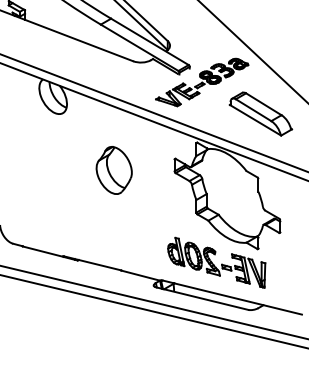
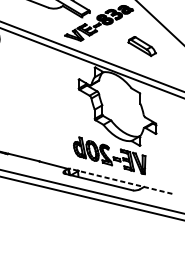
part: (260, 113) -> (141, 46), size x0.6
part: (113, 170) -> (33, 87), removed
line: (231, 297) -> (120, 181), solid -> dashed

